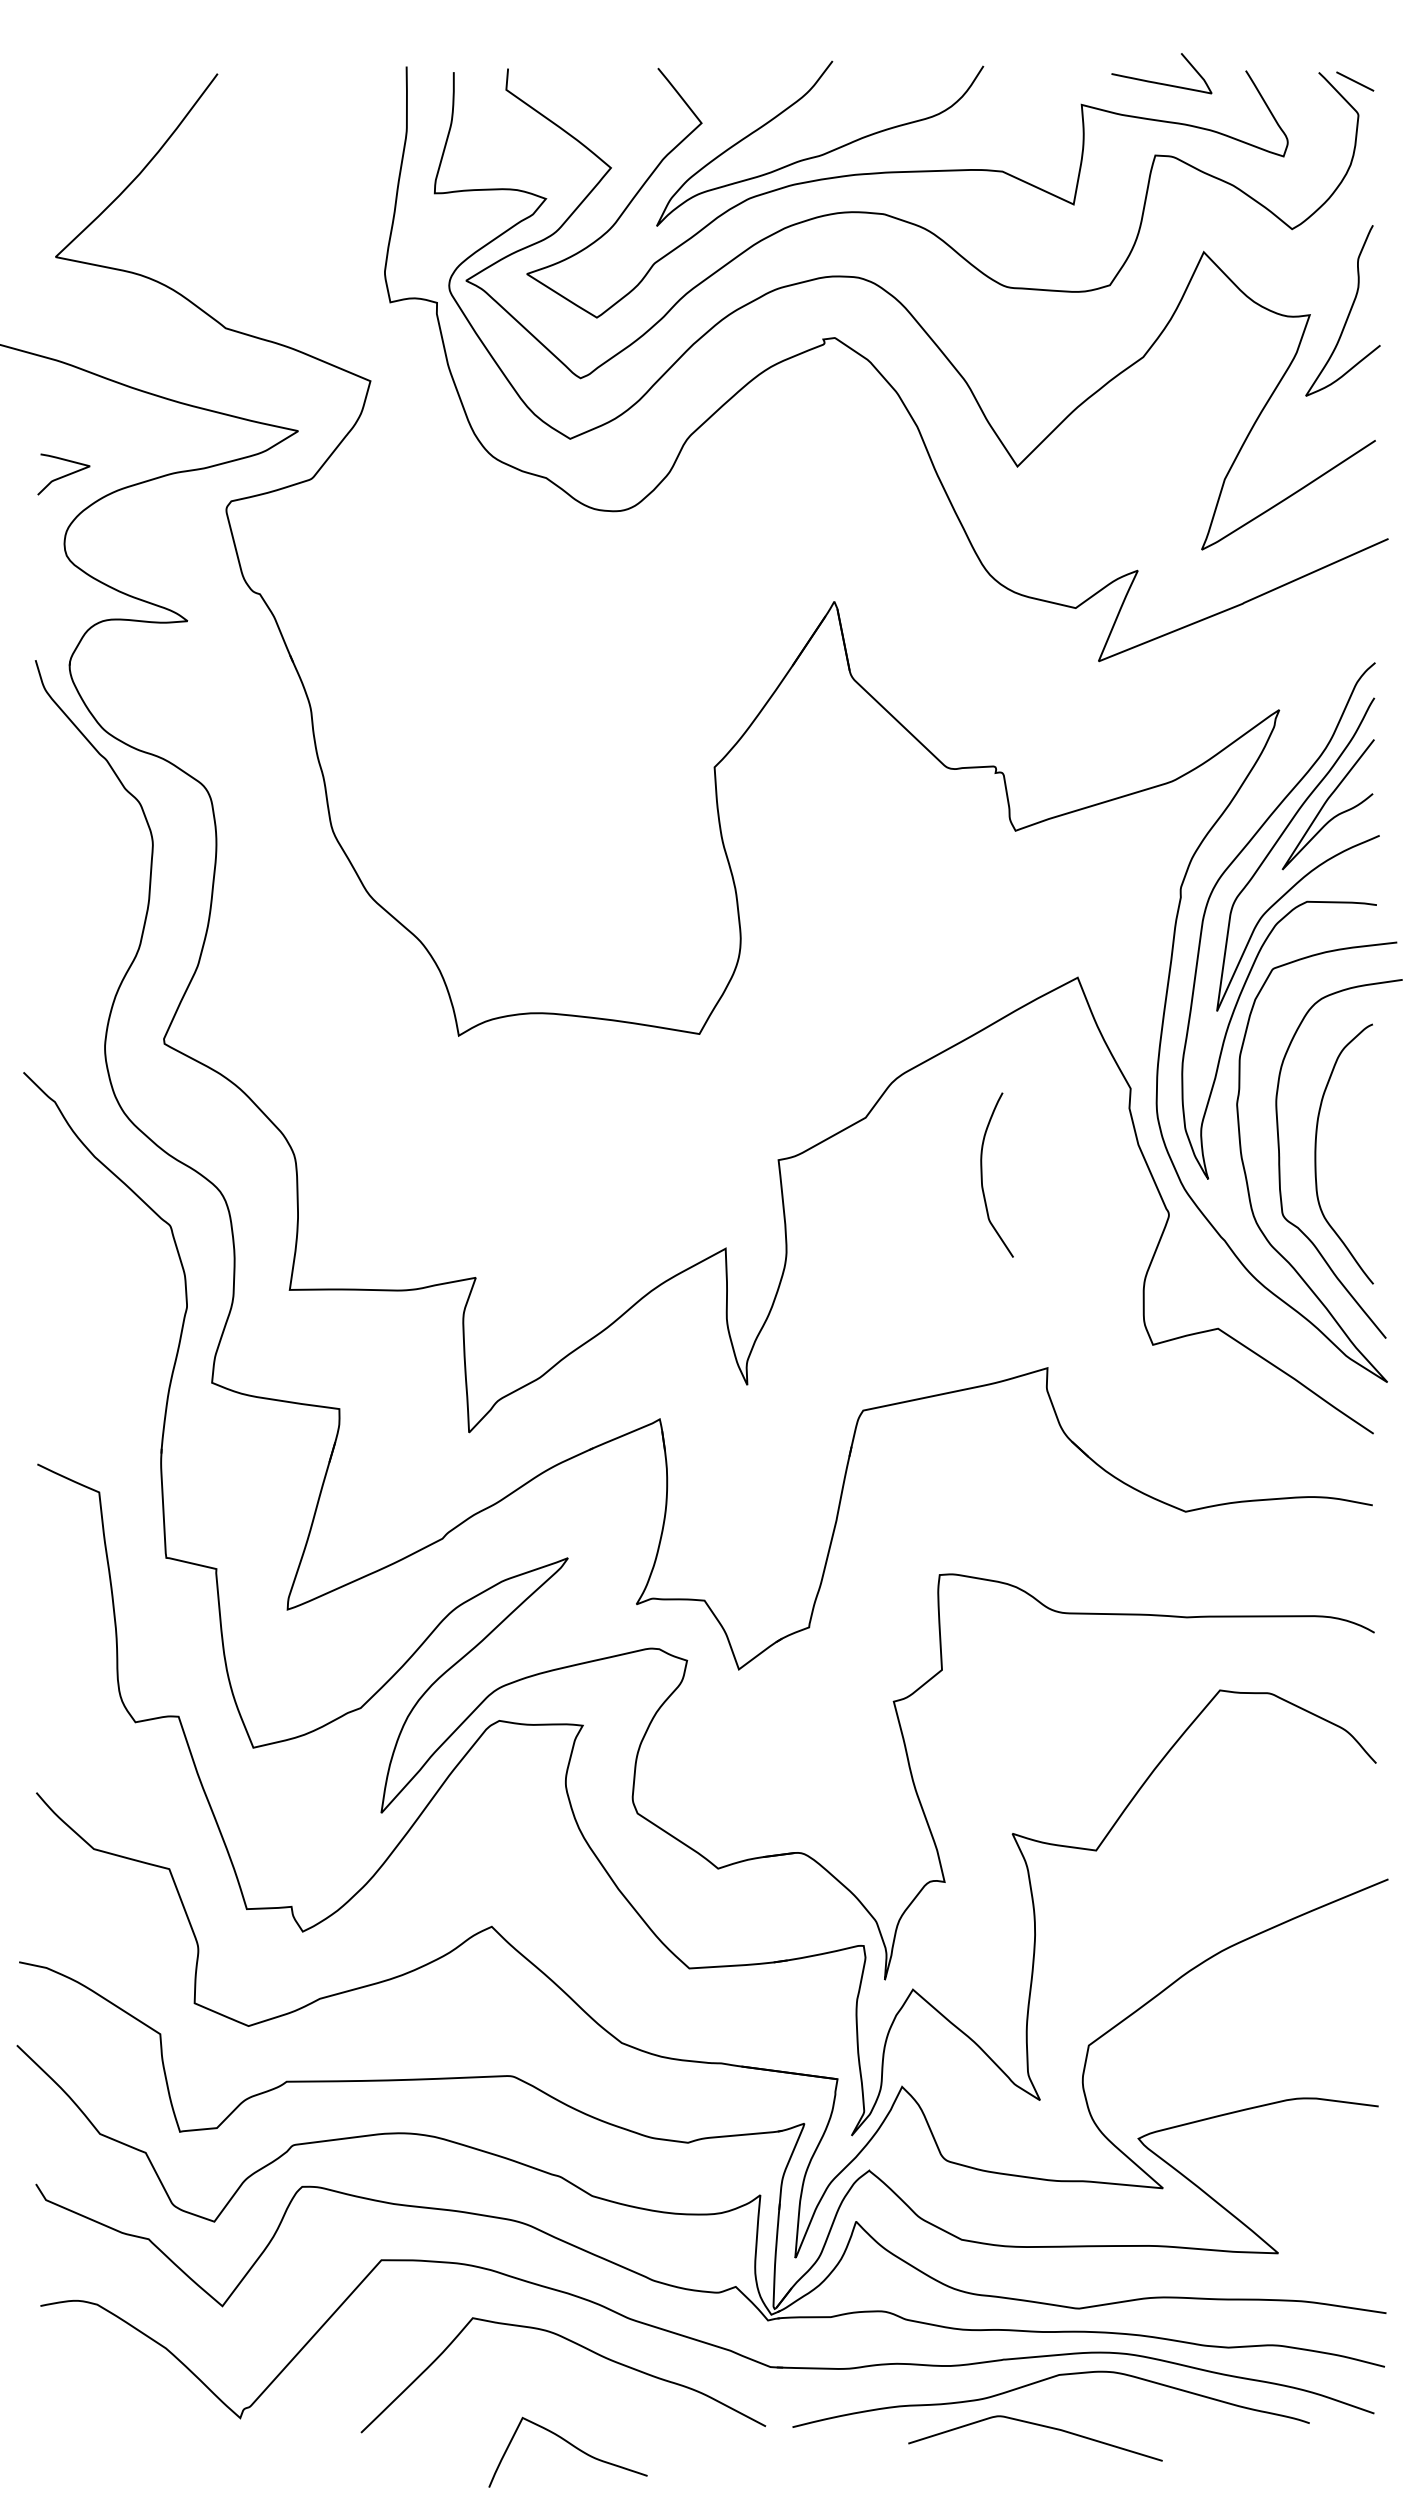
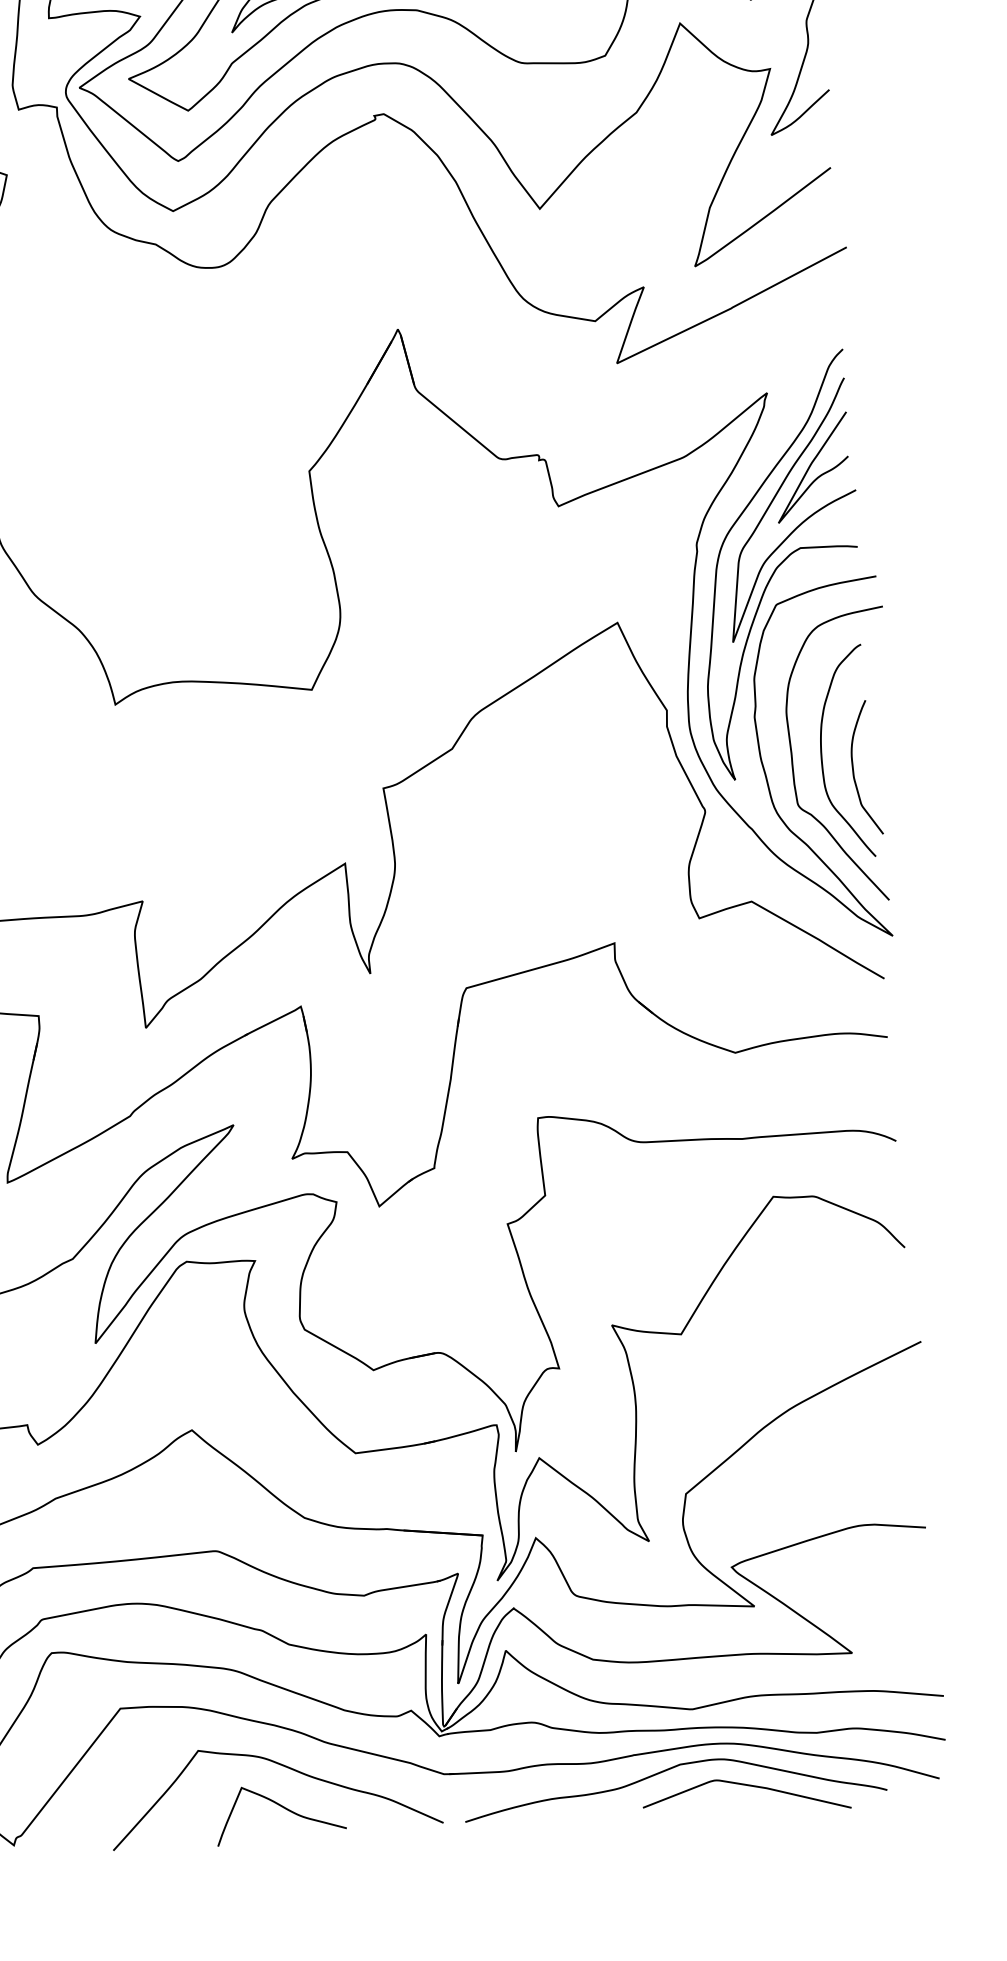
curve: (982, 1174) -> (853, 768), moved
curve: (1040, 2426) -> (749, 1786), moved
curve: (572, 2446) -> (283, 1808), moved

